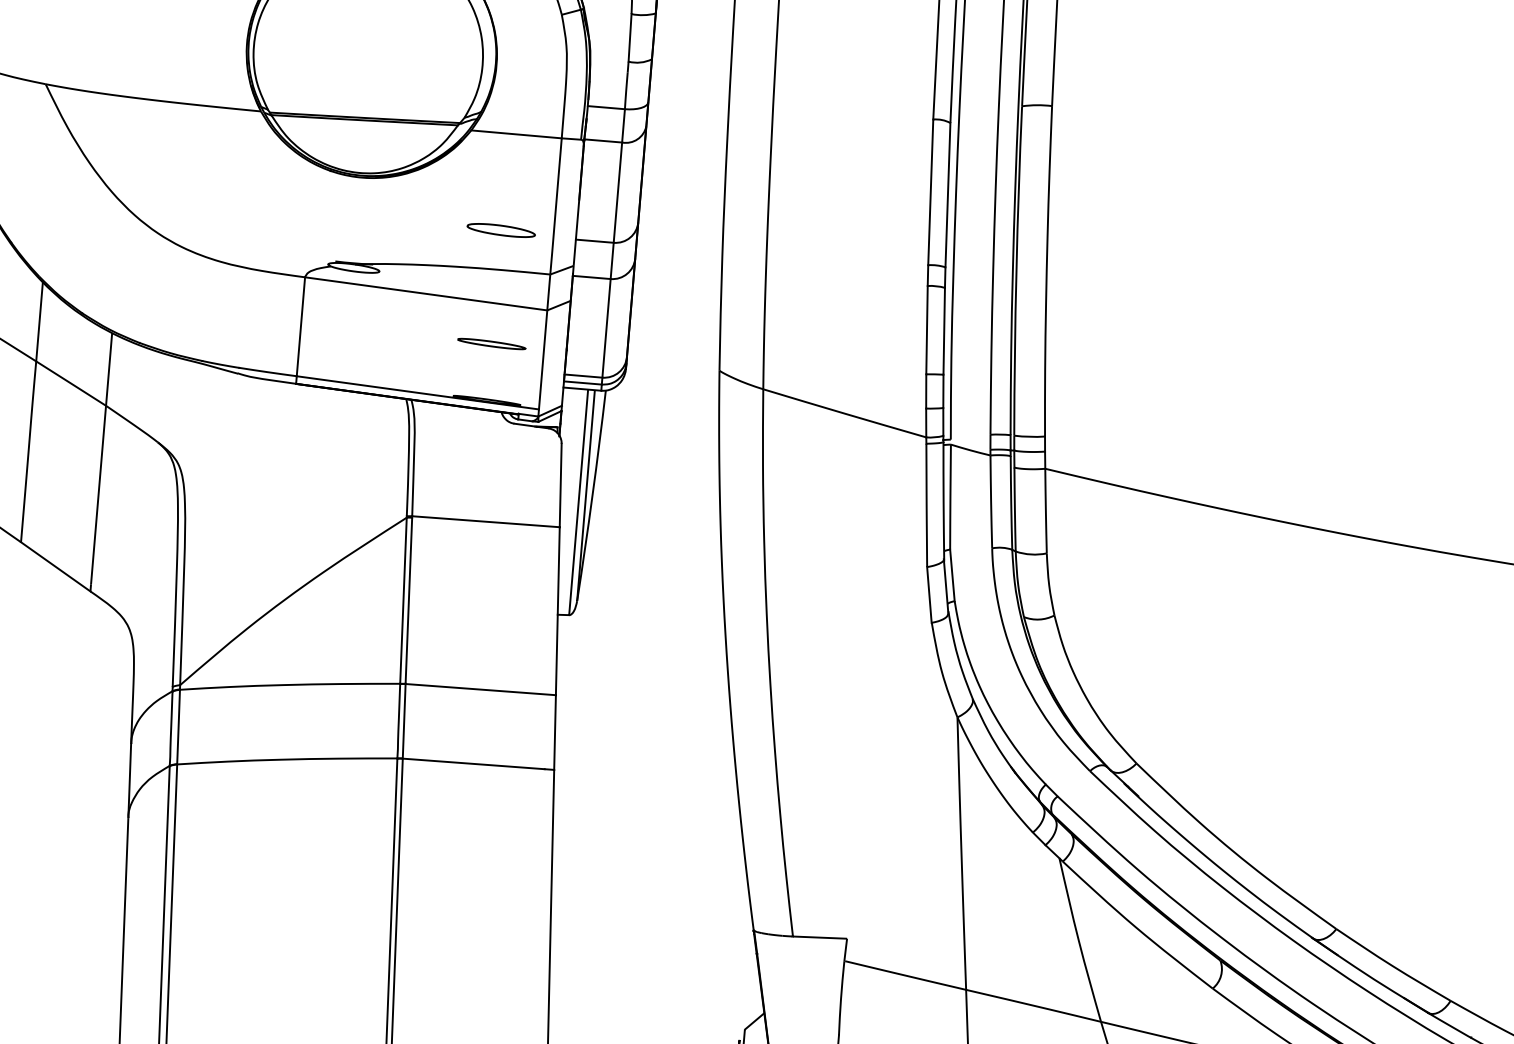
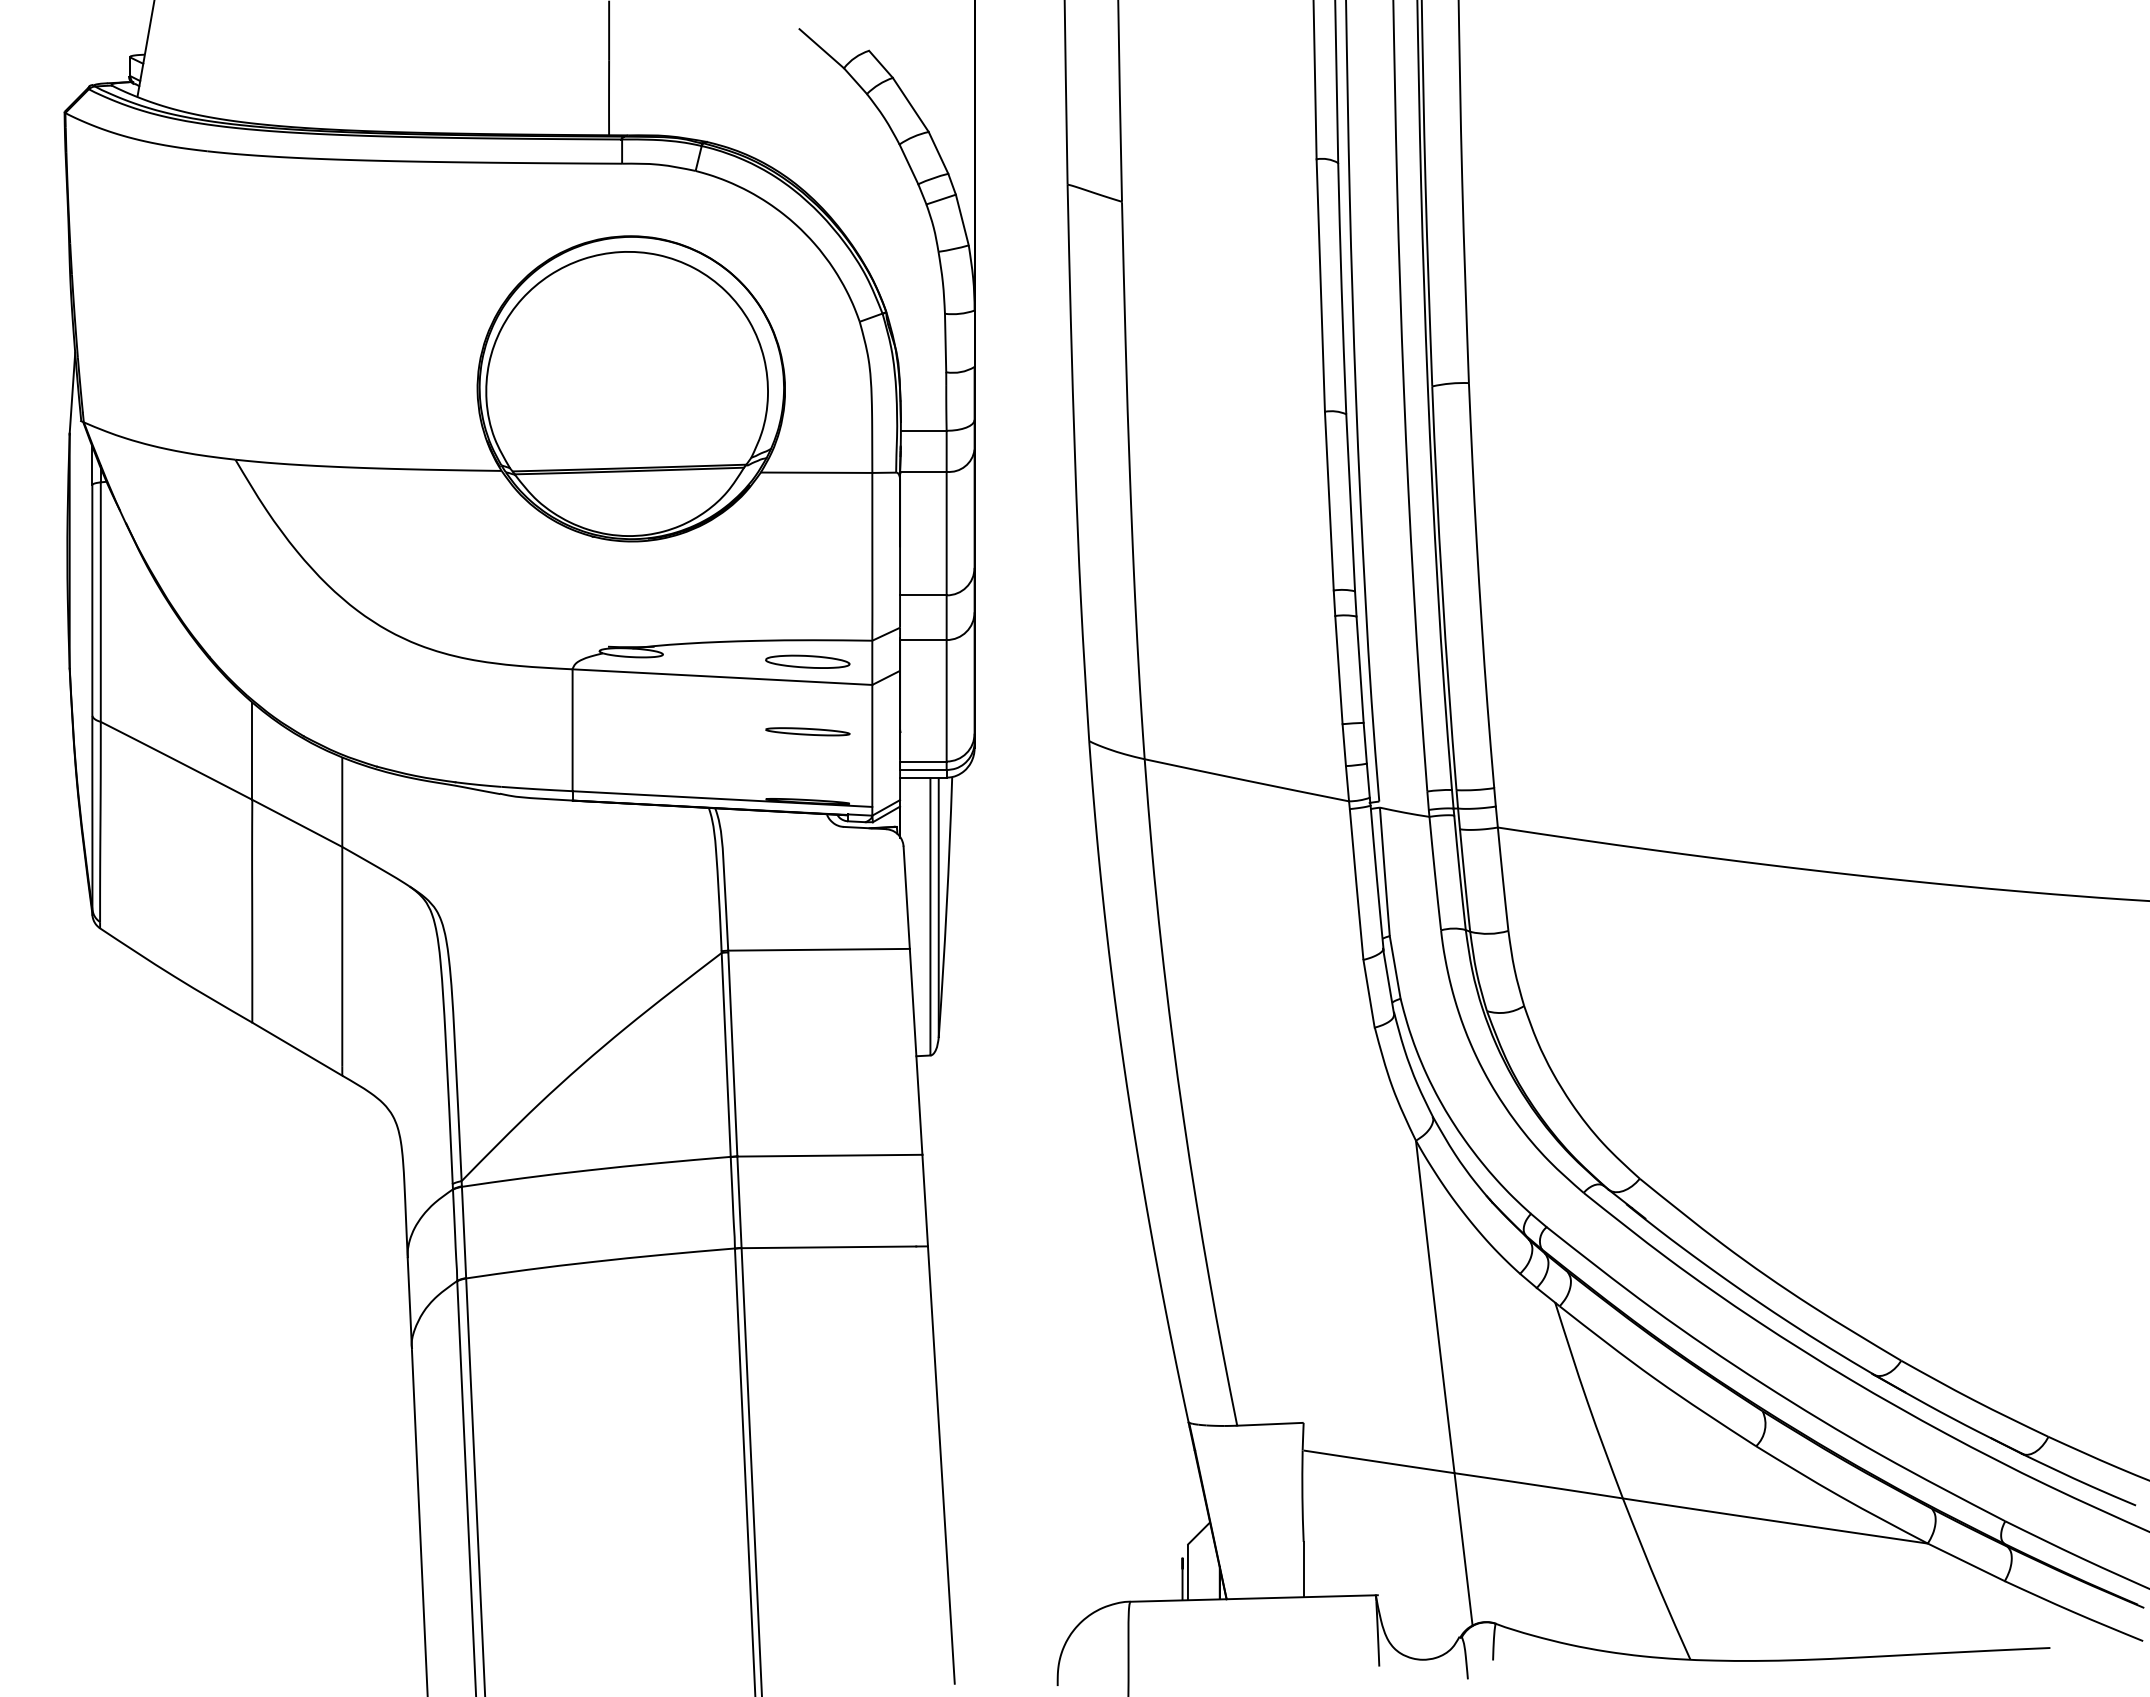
part: (501, 230) -> (807, 661), moved

